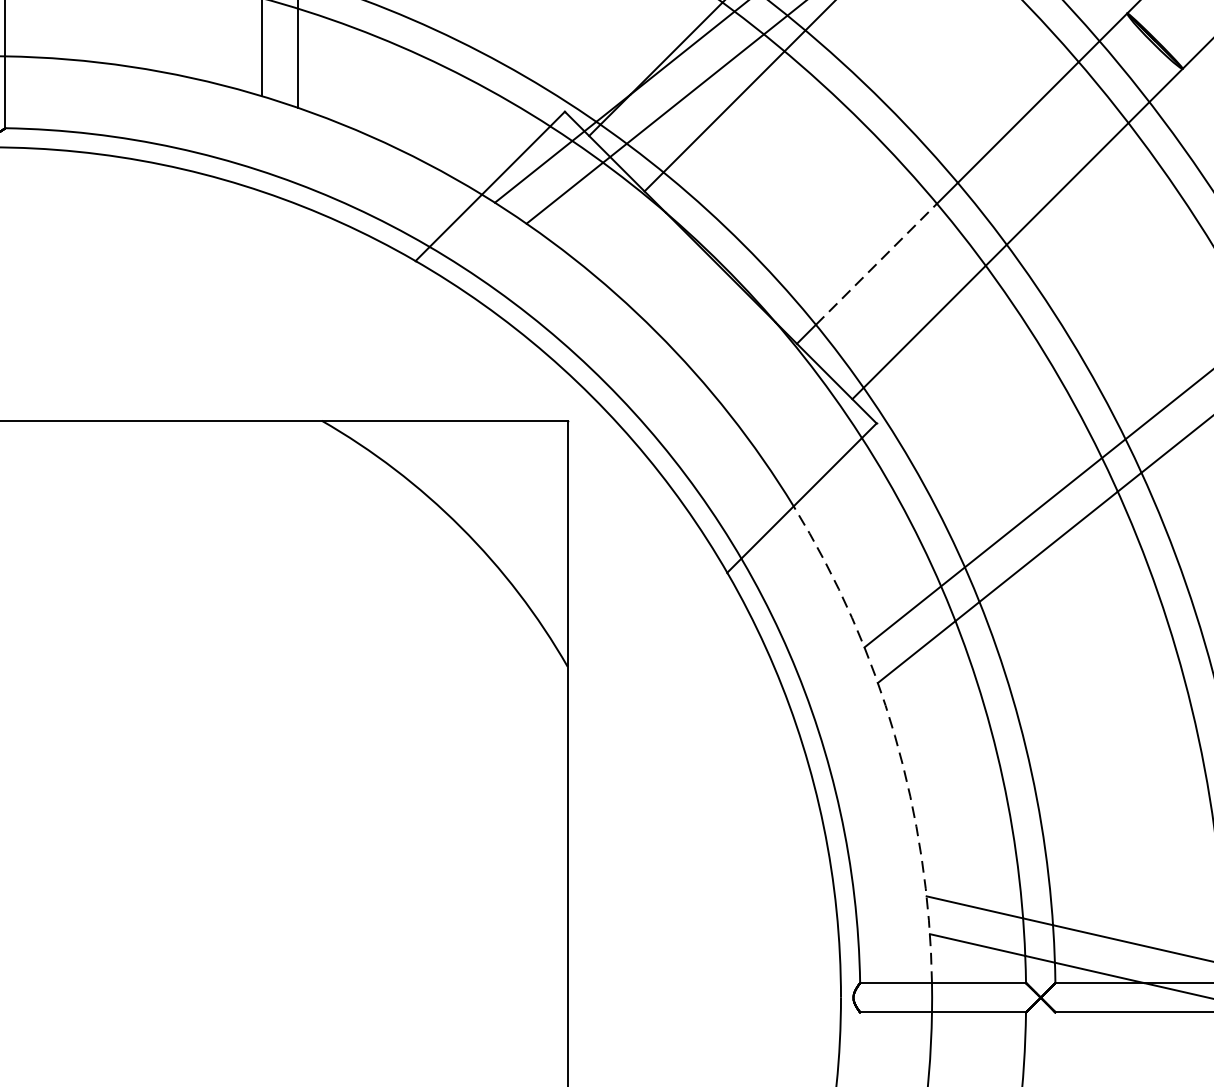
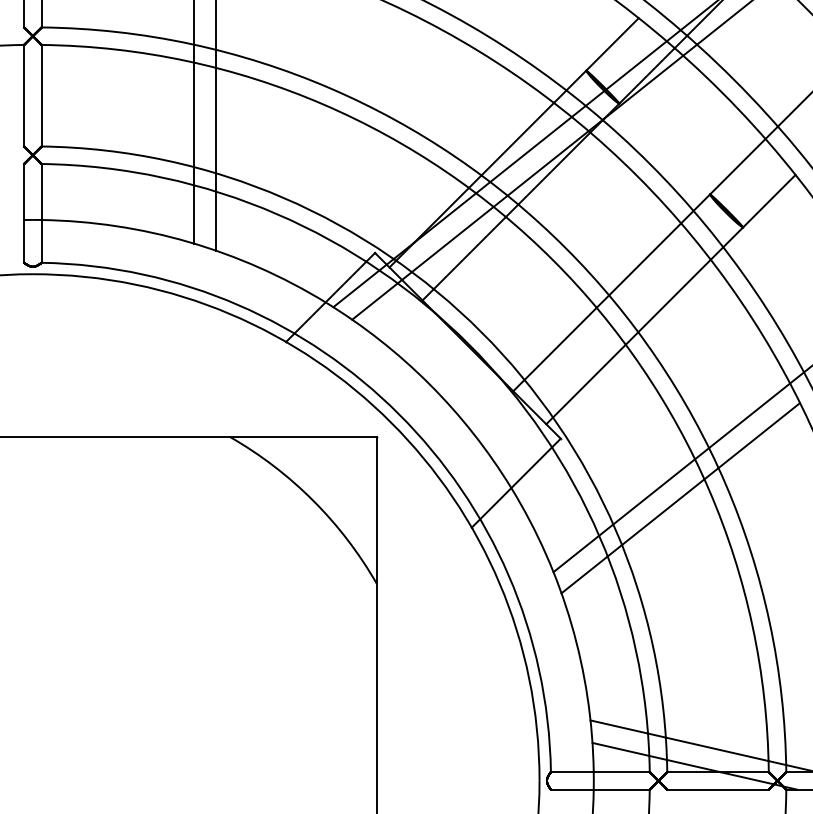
line: (876, 263) -> (560, 343), dashed -> solid
arc: (894, 735) -> (571, 624), dashed -> solid

